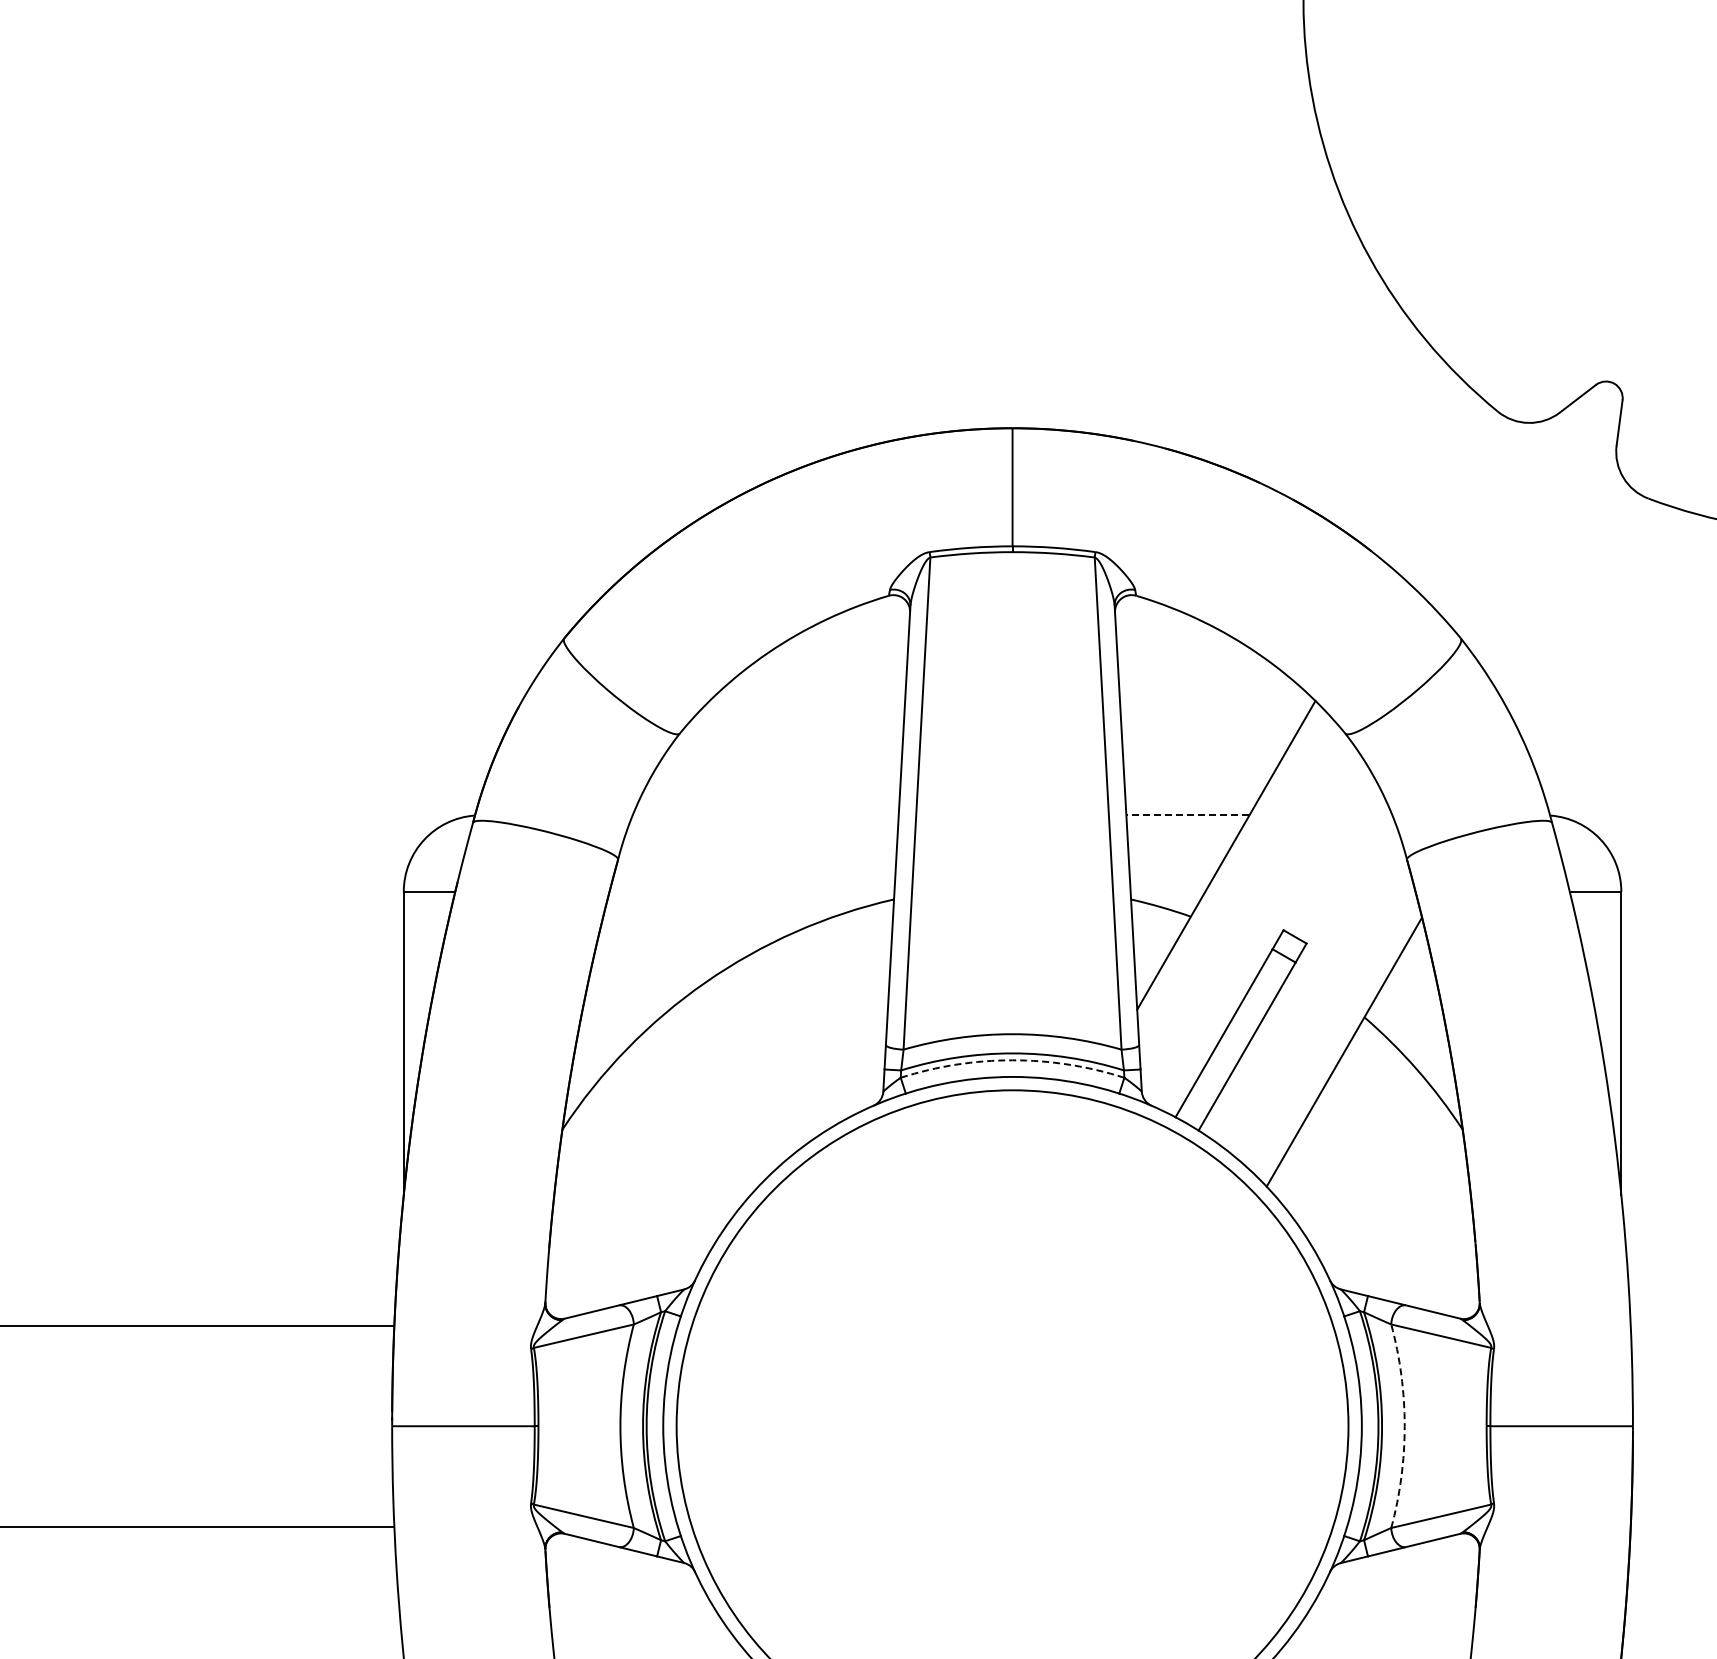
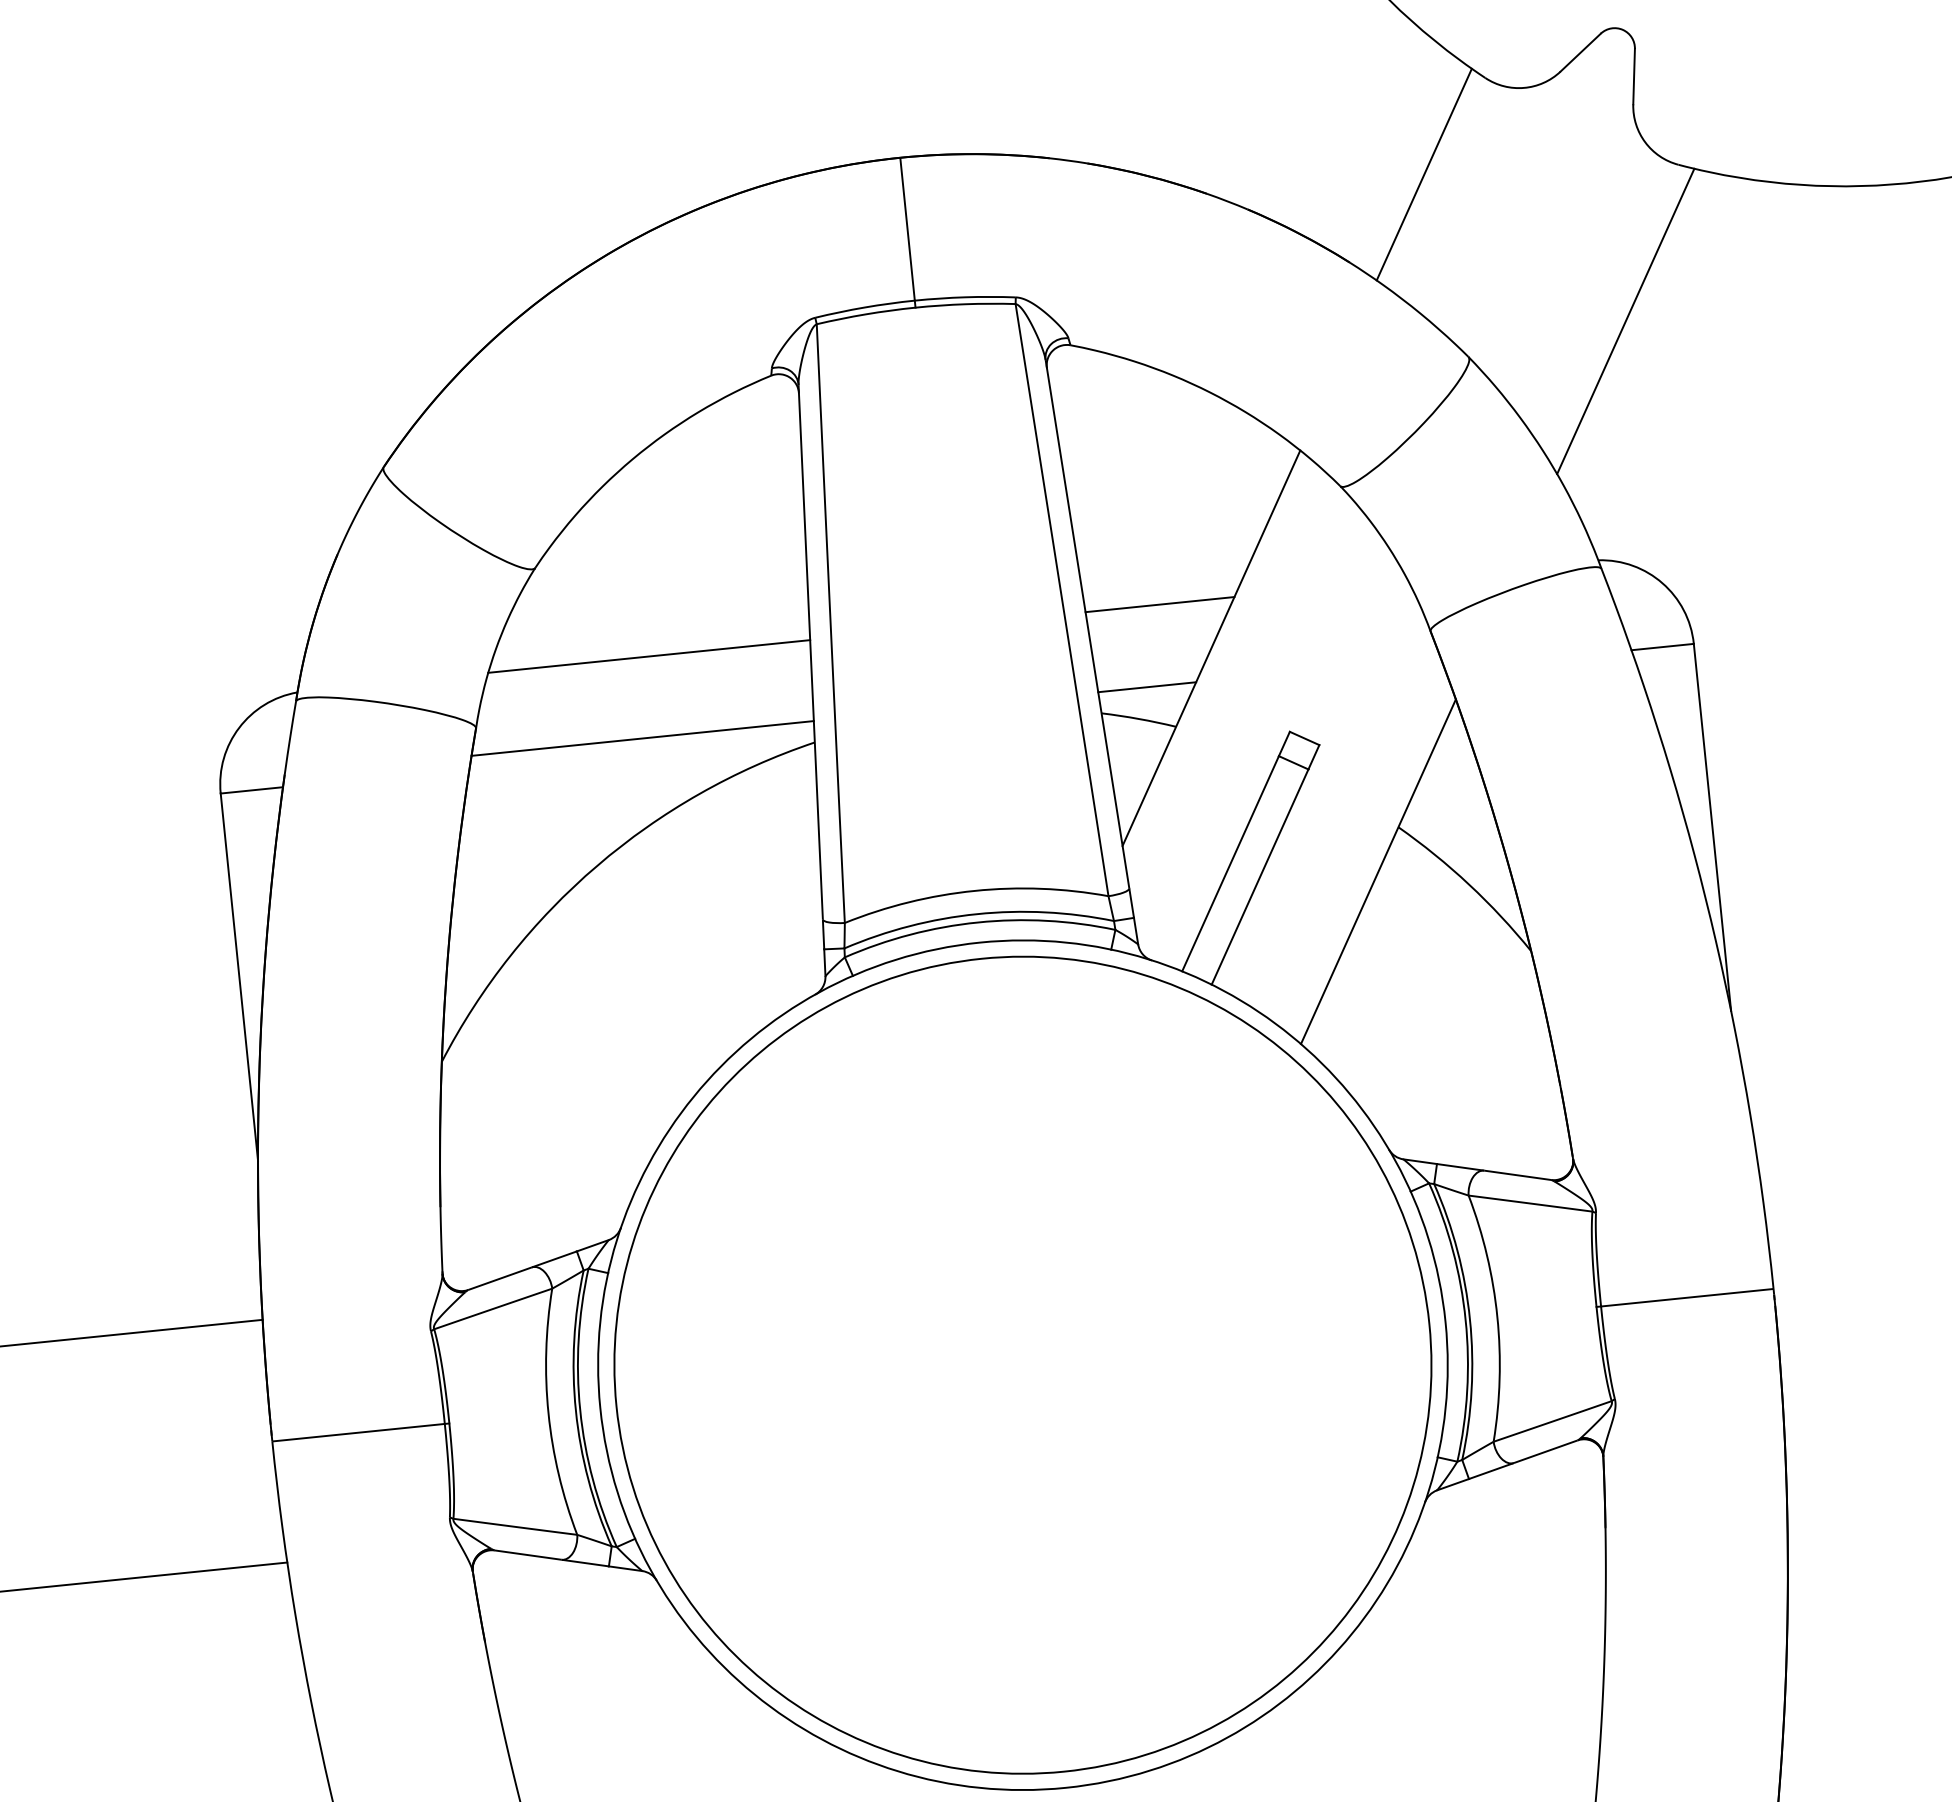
line: (1439, 485) -> (1423, 174), added
line: (1592, 622) -> (1625, 321), added
line: (765, 815) -> (648, 656), added
line: (1187, 815) -> (1159, 604), dashed -> solid
line: (753, 881) -> (642, 737), added
line: (1170, 881) -> (1147, 686), added
arc: (1012, 1060) -> (977, 922), dashed -> solid
arc: (1404, 1426) -> (1497, 1317), dashed -> solid

